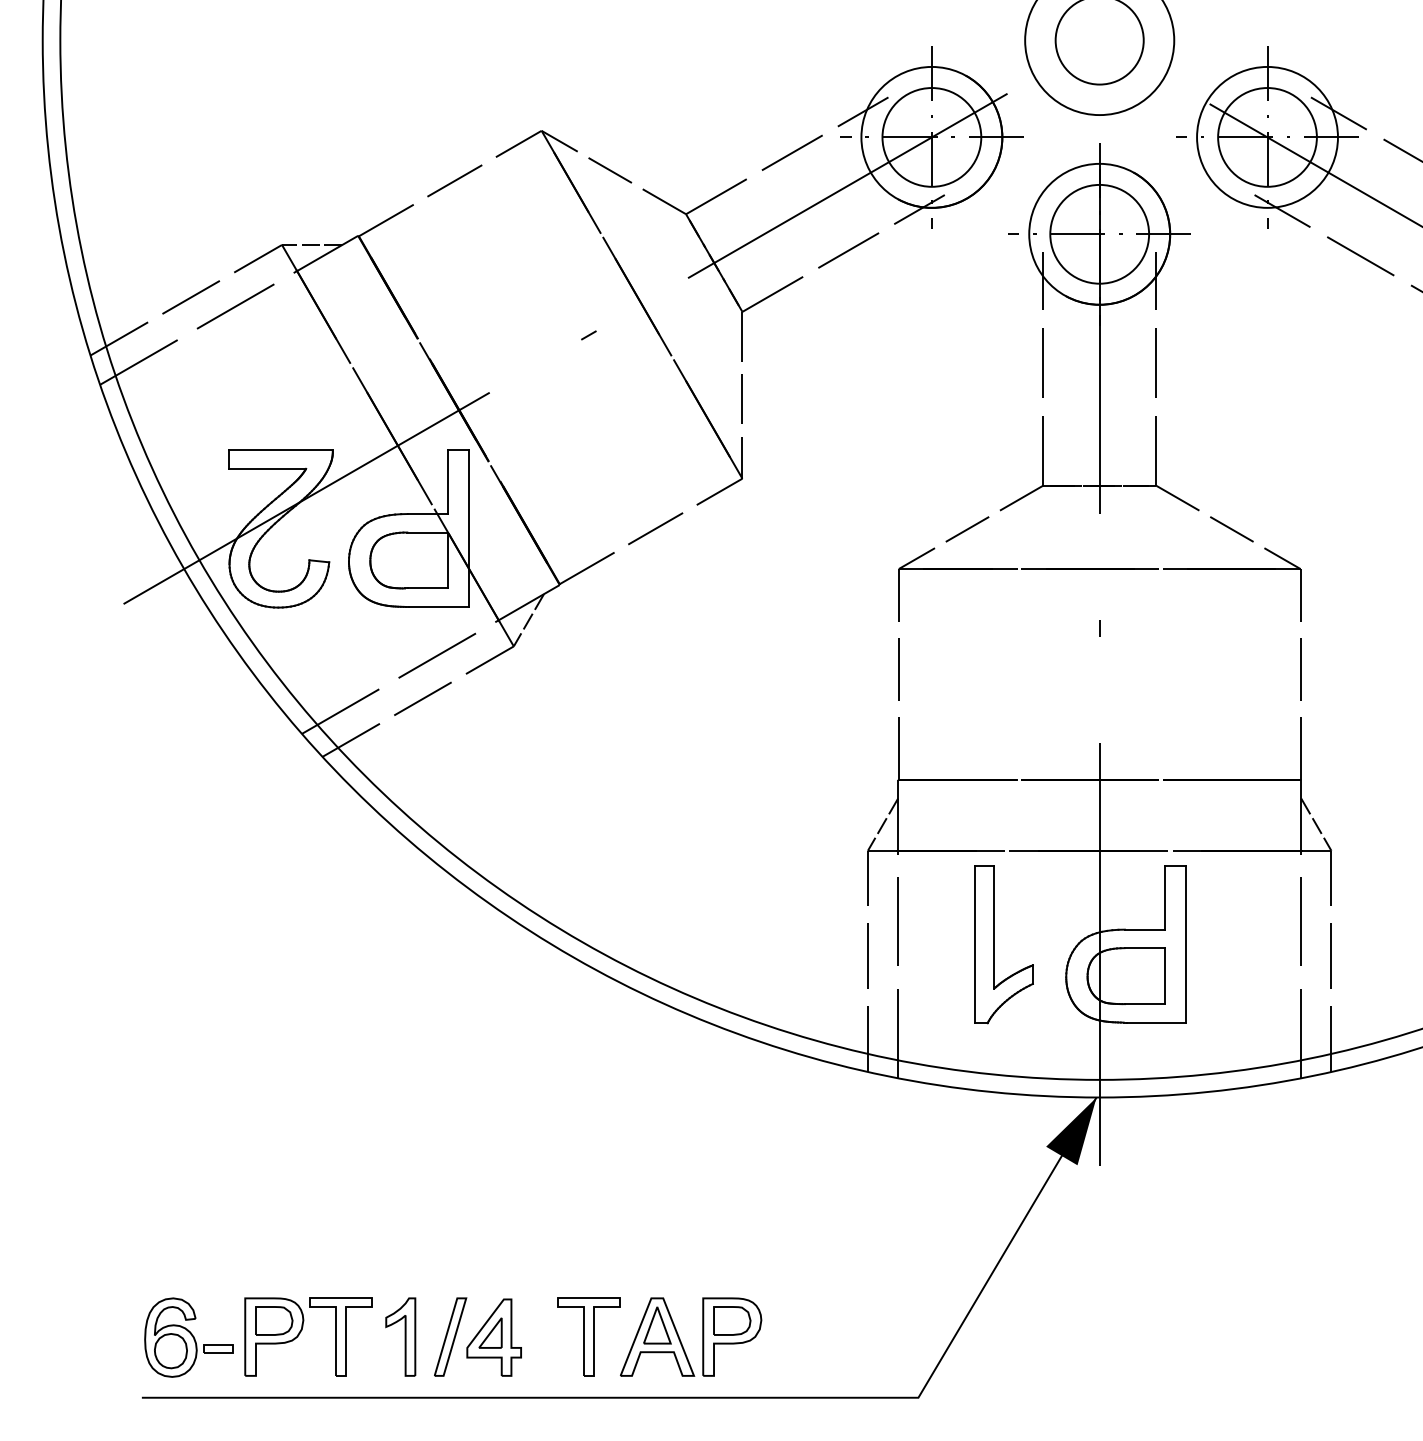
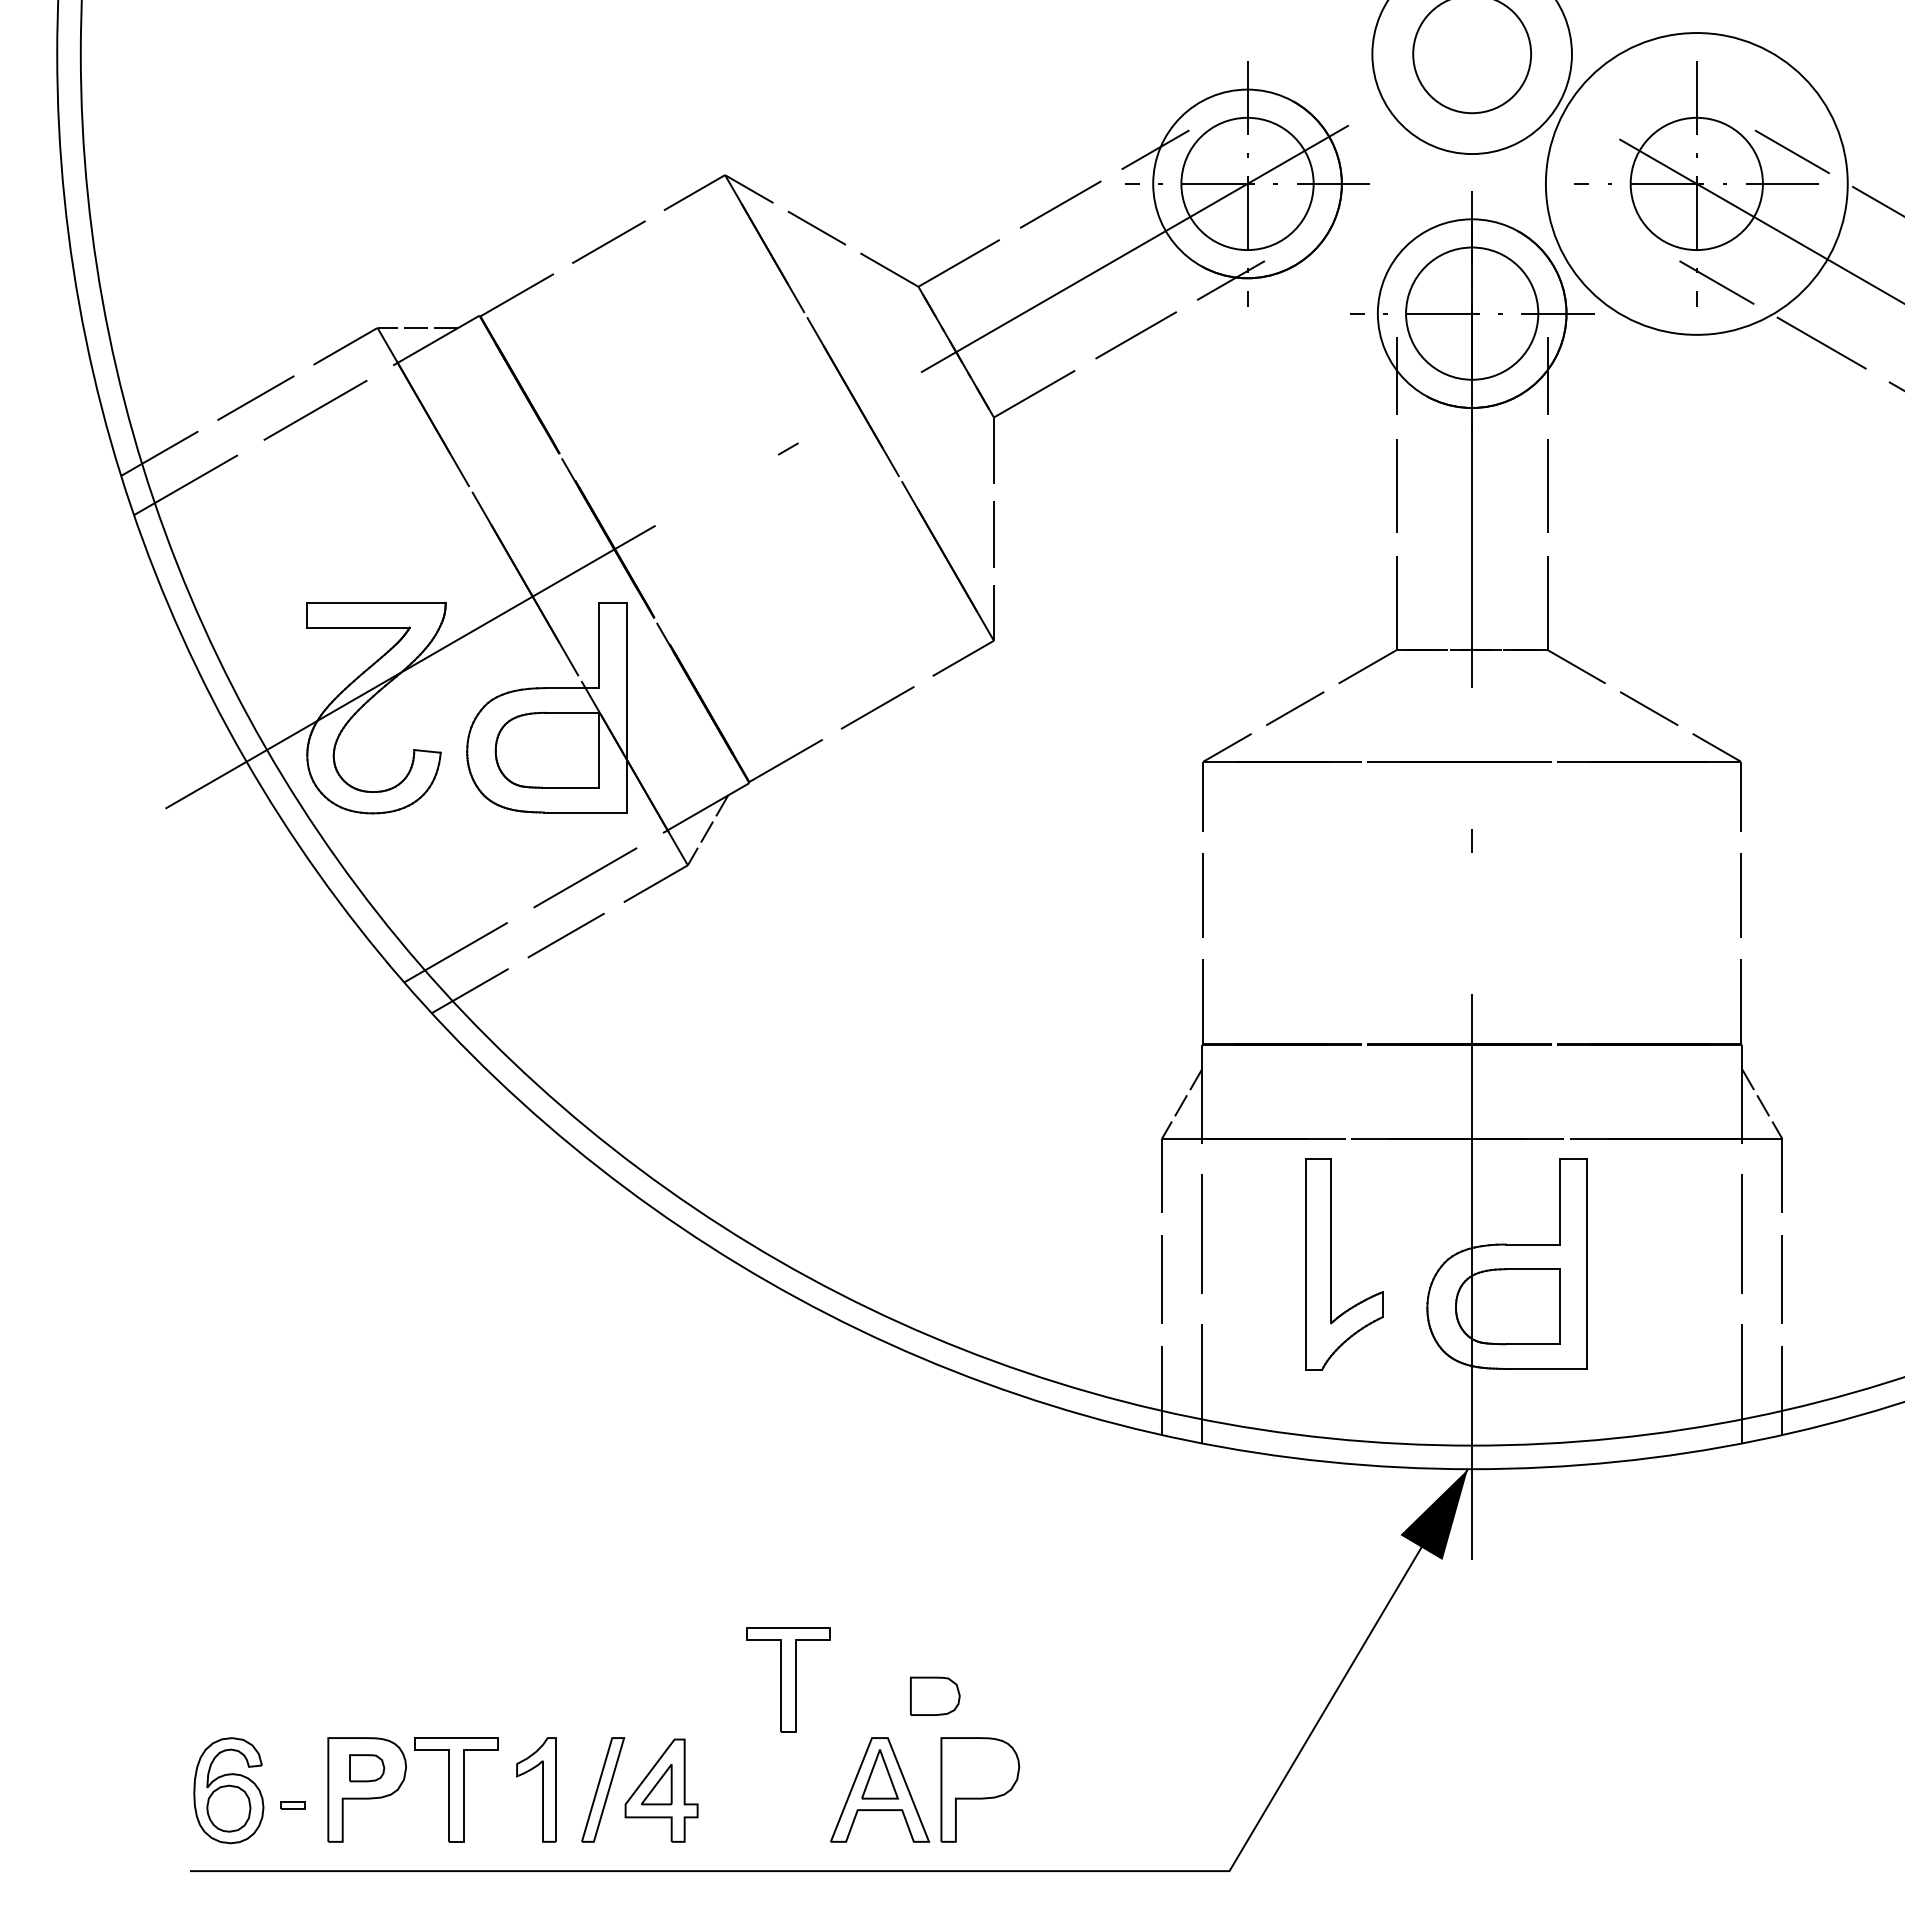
circle: (1267, 137) -> (1696, 183), size x1.6
part: (273, 1320) -> (366, 1767), size x0.7
part: (732, 1320) -> (935, 1695), moved
part: (588, 1336) -> (788, 1679), moved
part: (218, 1348) -> (292, 1805), size x0.6

